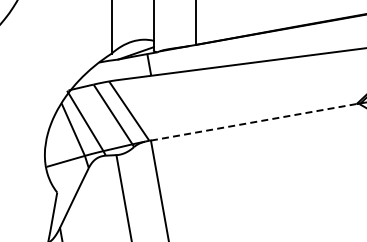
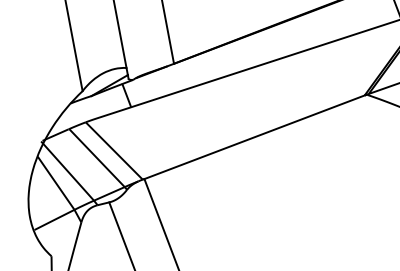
line: (253, 122) -> (254, 137), dashed -> solid

